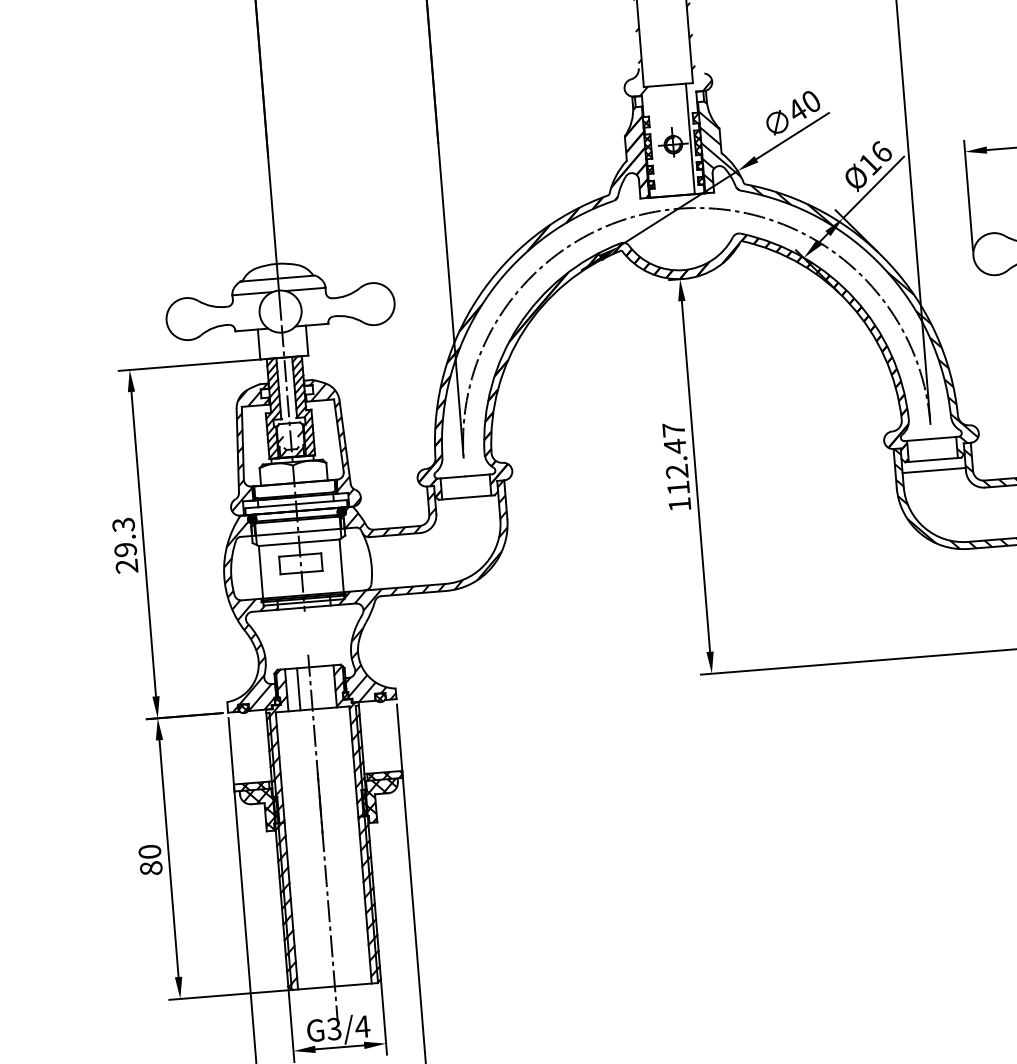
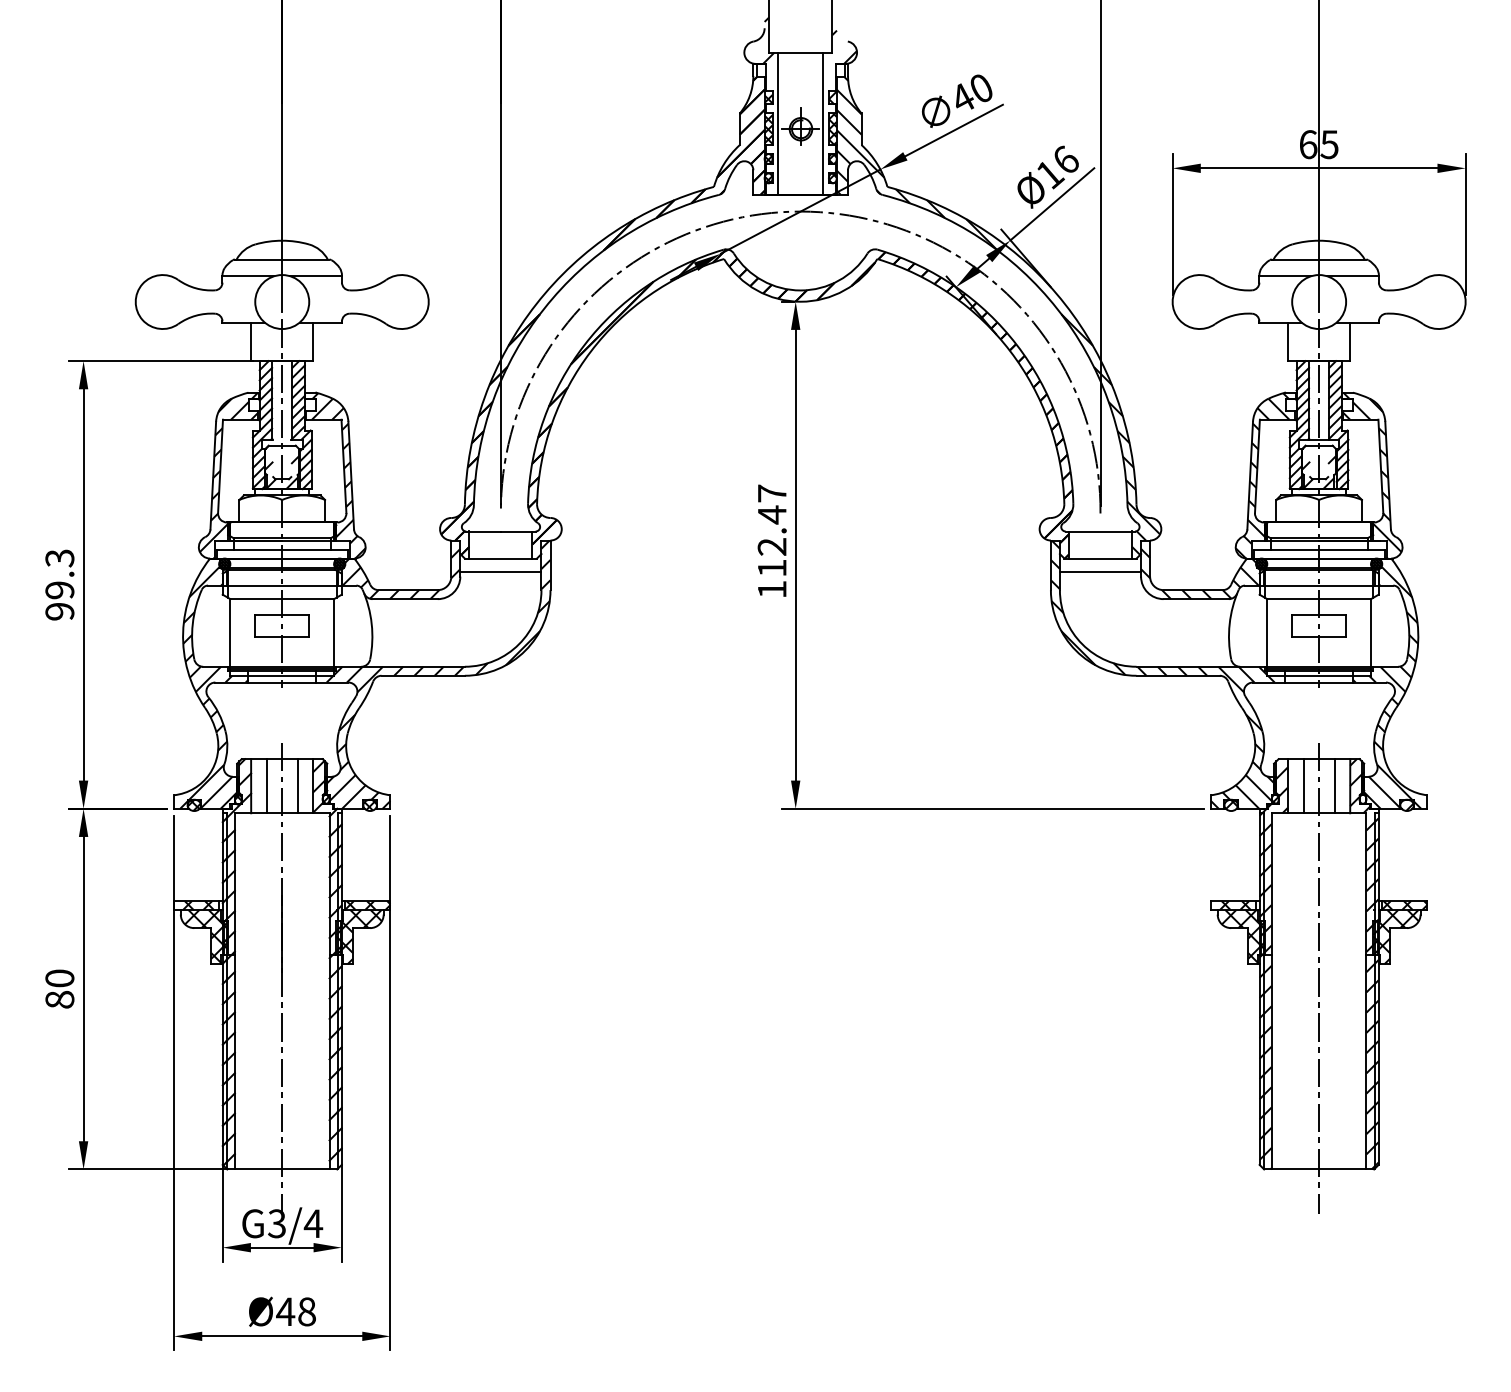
line: (655, 141) -> (778, 123), added
line: (467, 508) -> (500, 572), added
text: (126, 566) -> (59, 611), 29.3 -> 99.3
line: (322, 687) -> (297, 786), added

